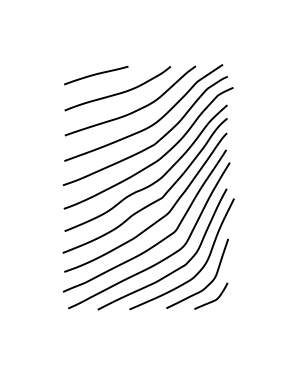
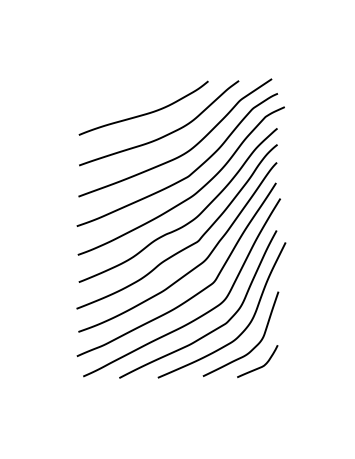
curve: (96, 75) -> (117, 92), removed

